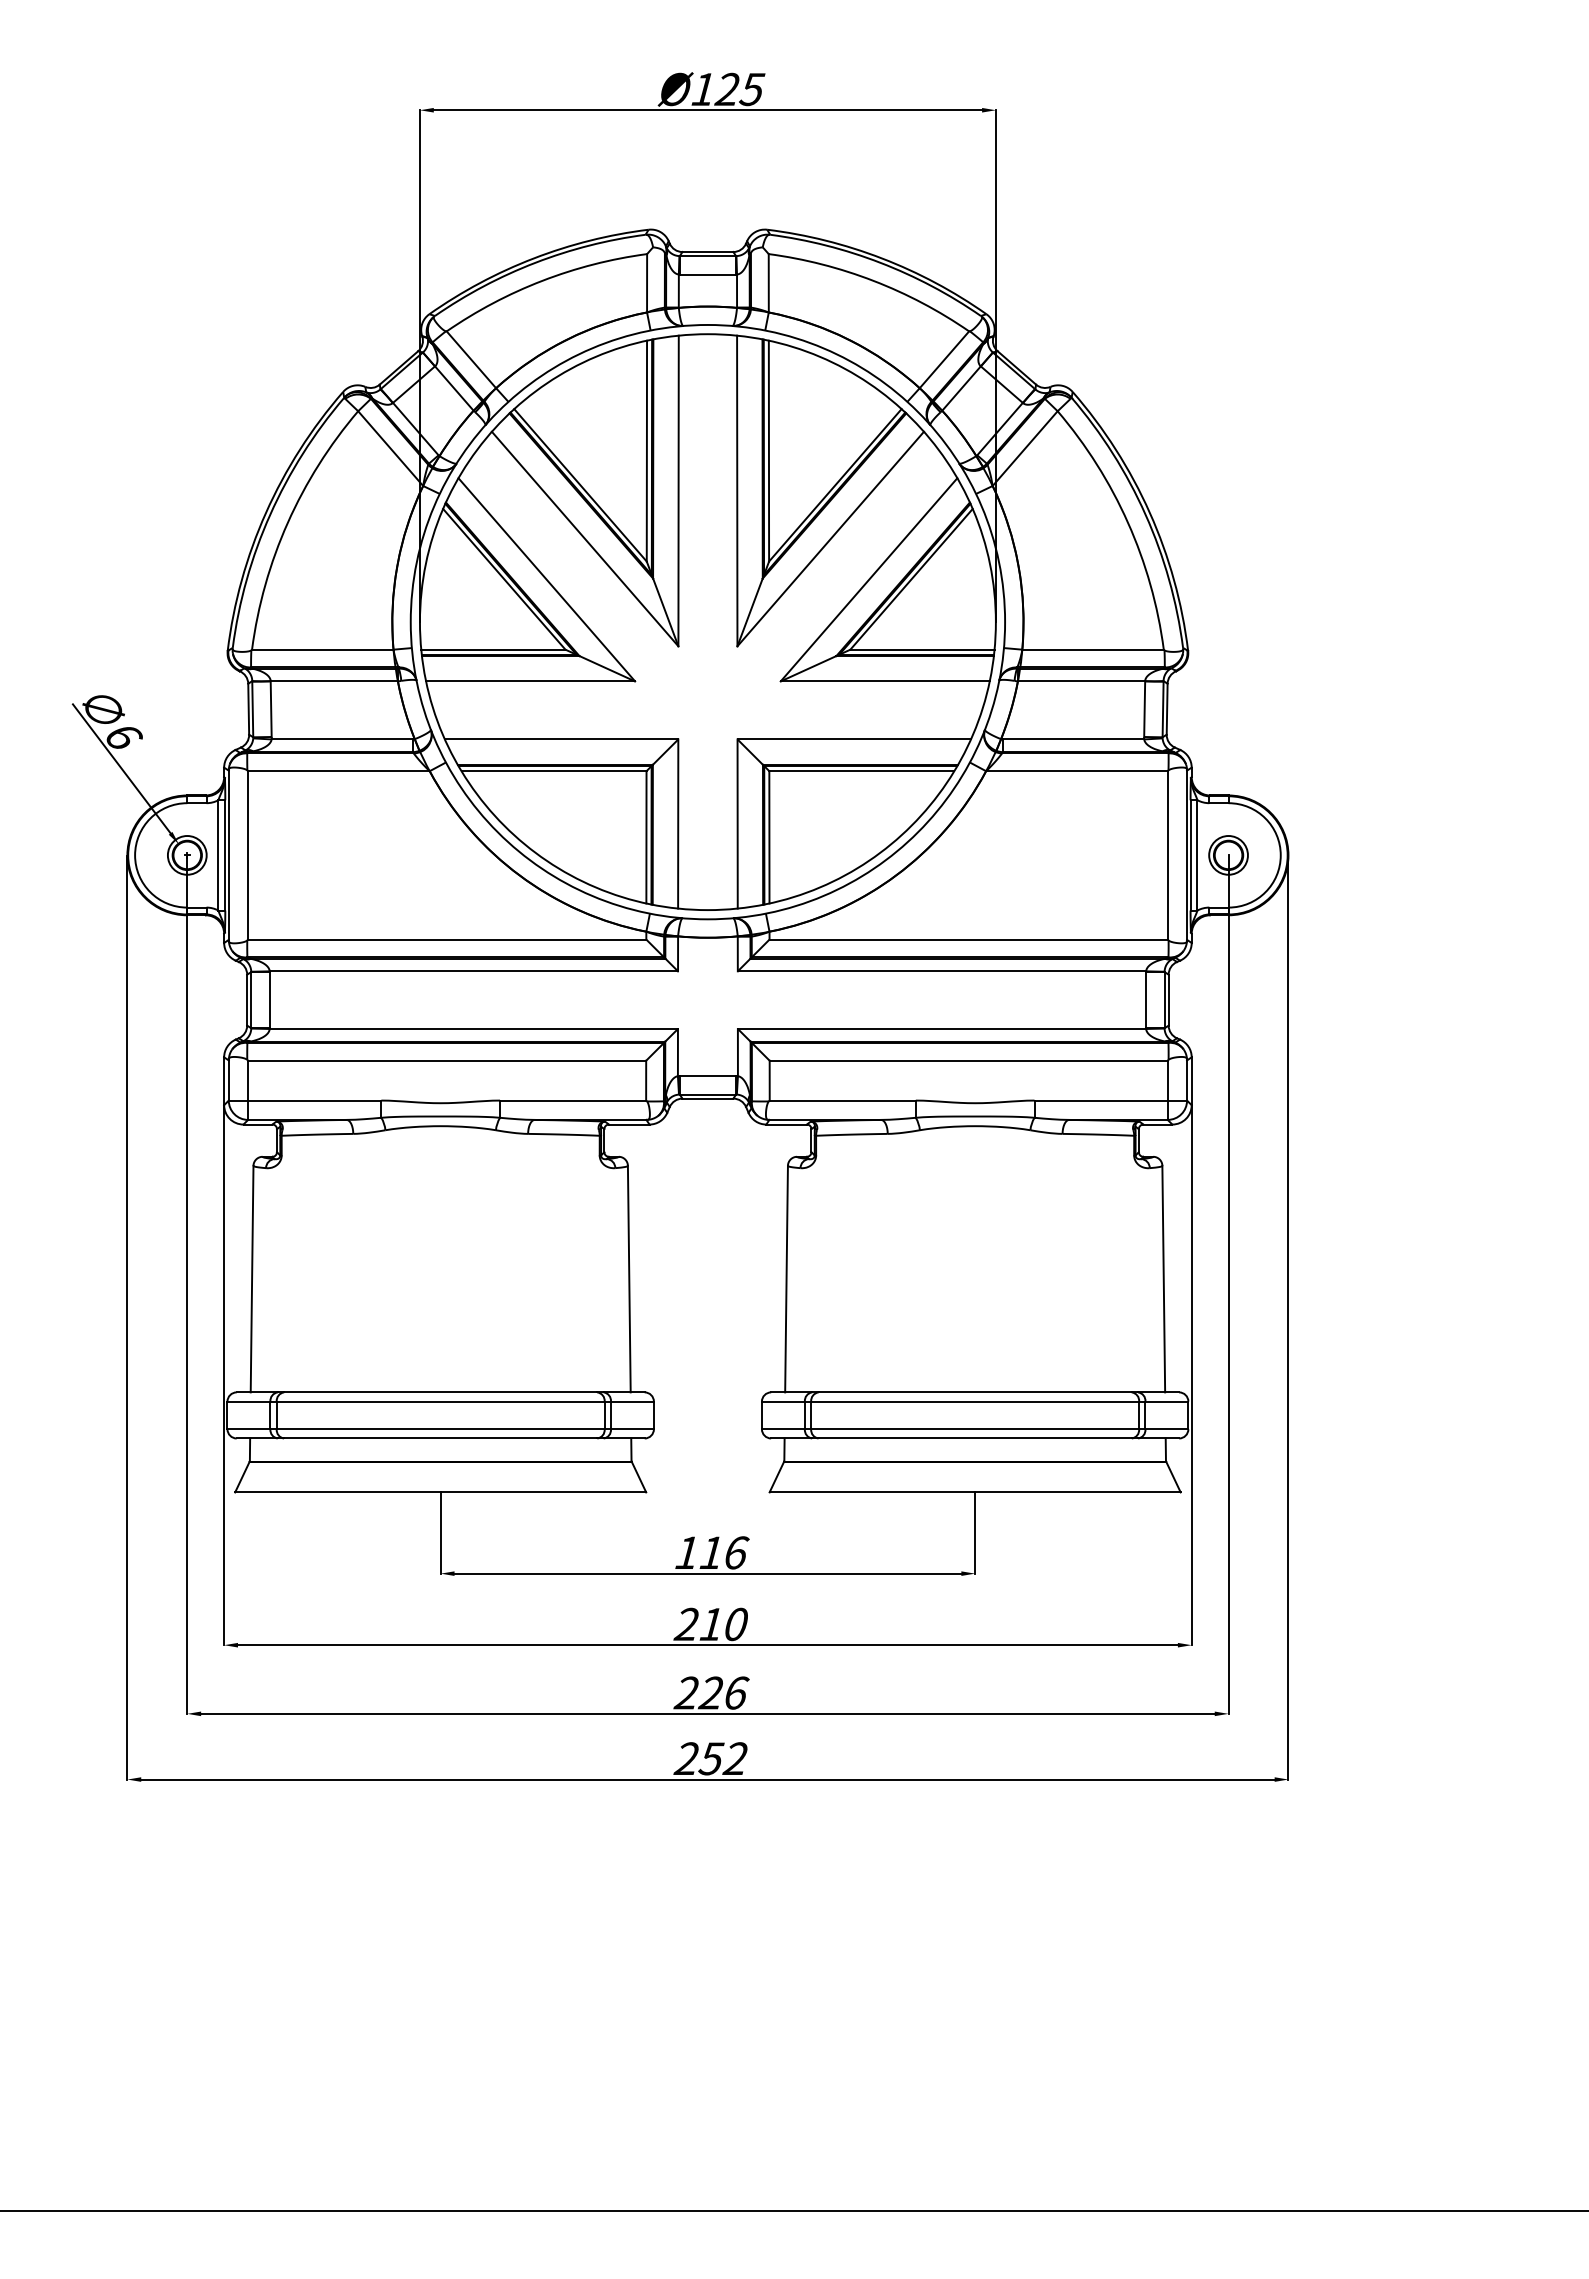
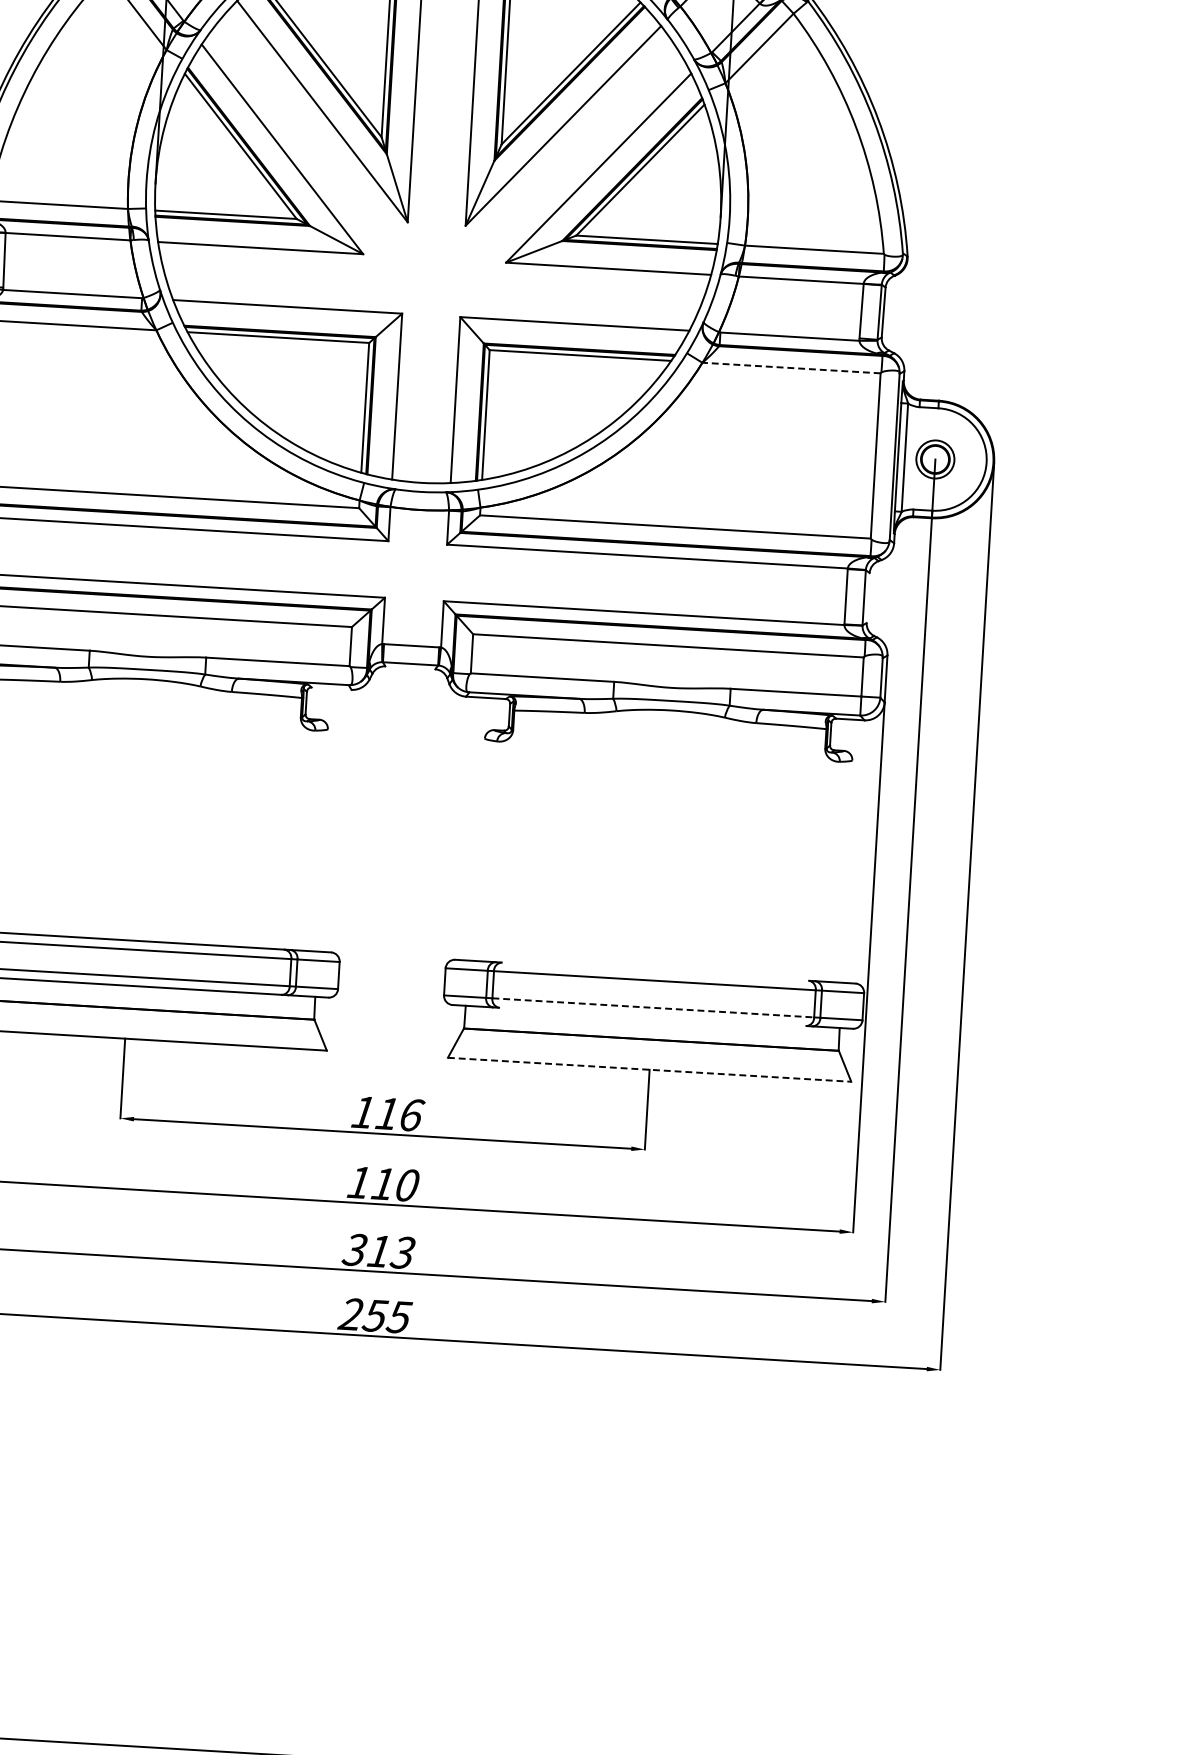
line: (1076, 771) -> (791, 368), solid -> dashed
line: (1168, 999) -> (868, 597), removed
line: (707, 1098) -> (409, 667), removed
line: (628, 1124) -> (330, 688), removed
line: (628, 1278) -> (321, 839), removed
line: (786, 1278) -> (476, 848), removed
line: (1163, 1278) -> (846, 870), removed
line: (974, 1392) -> (654, 971), removed
line: (975, 1429) -> (653, 1008), solid -> dashed
line: (974, 1438) -> (652, 1016), removed
line: (975, 1492) -> (649, 1069), solid -> dashed
text: (685, 1623) -> (357, 1181), 210 -> 110
text: (711, 1692) -> (379, 1250), 226 -> 313
text: (735, 1758) -> (398, 1316), 252 -> 255

